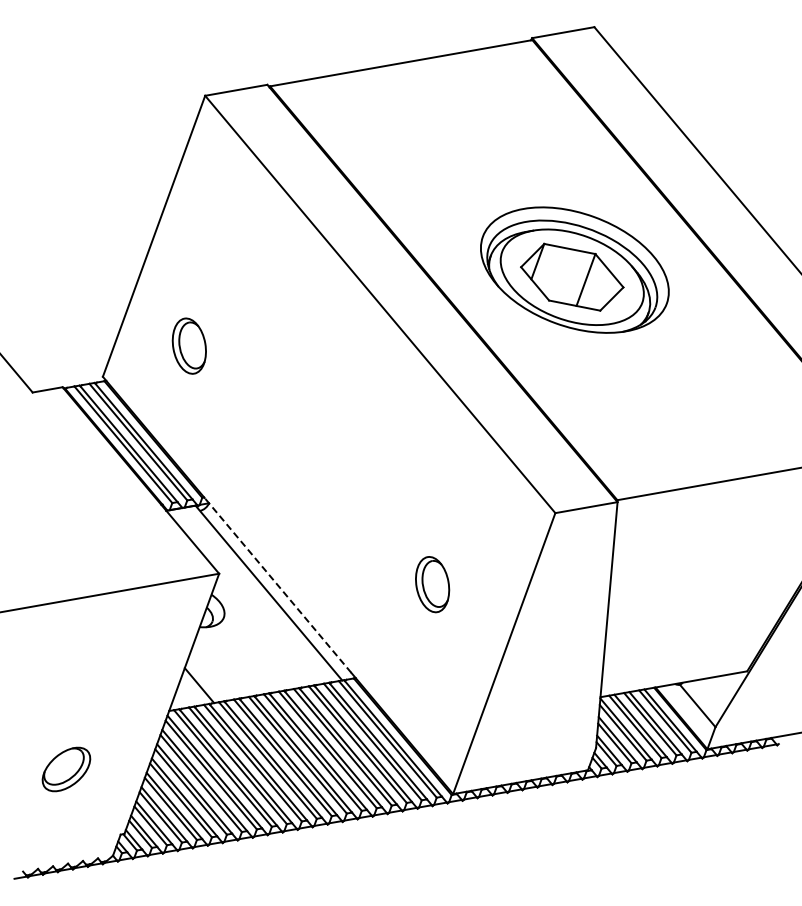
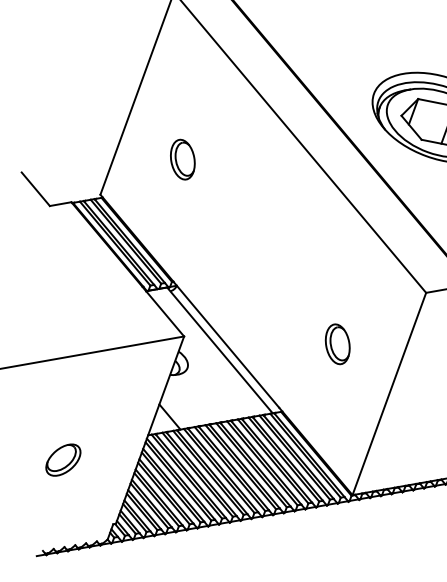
part: (188, 345) -> (182, 159), moved
line: (277, 585) -> (226, 344), dashed -> solid
part: (66, 769) -> (63, 460), moved

